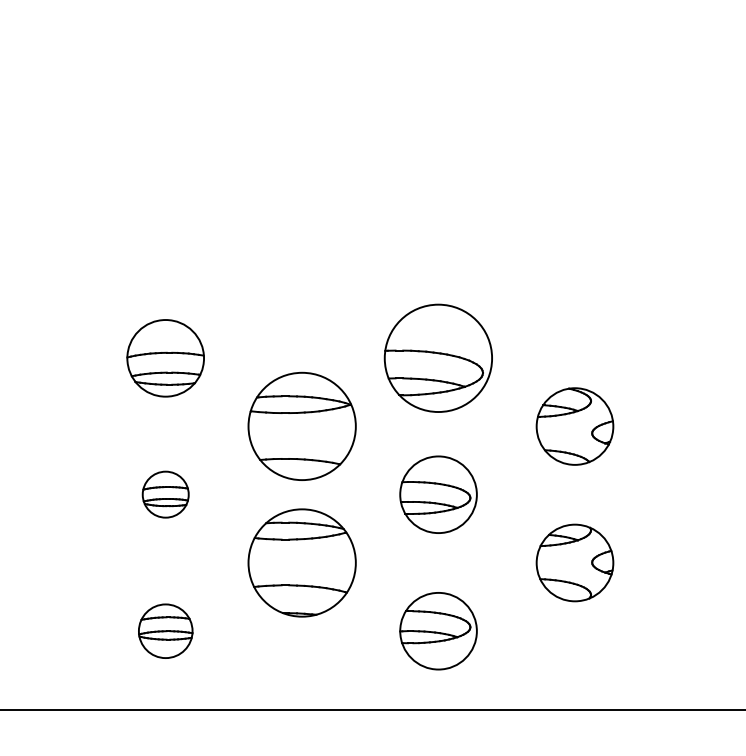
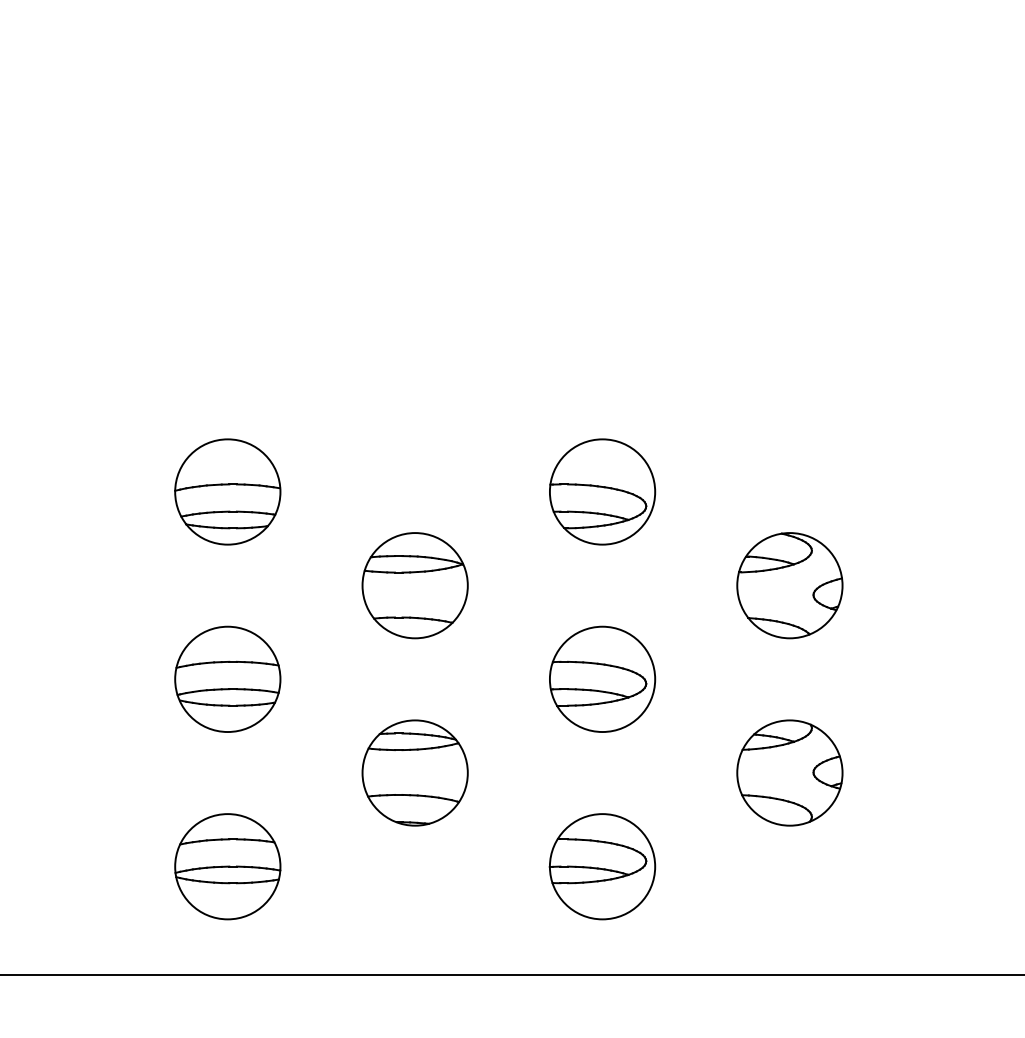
part: (438, 357) -> (602, 491), size x0.71
part: (301, 426) -> (414, 585), size x0.71
part: (165, 494) -> (227, 678), size x1.67
part: (301, 562) -> (414, 772), size x0.71
part: (165, 631) -> (227, 866), size x1.43

